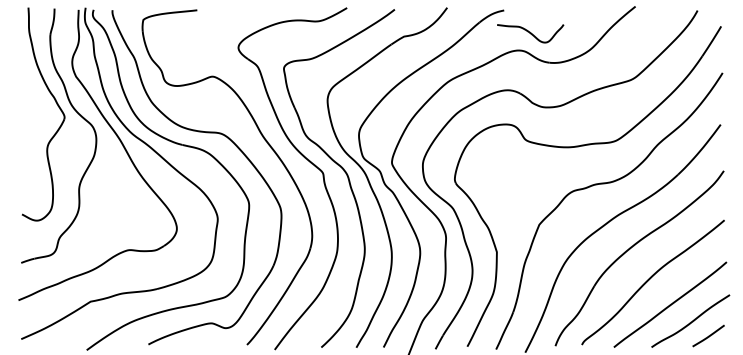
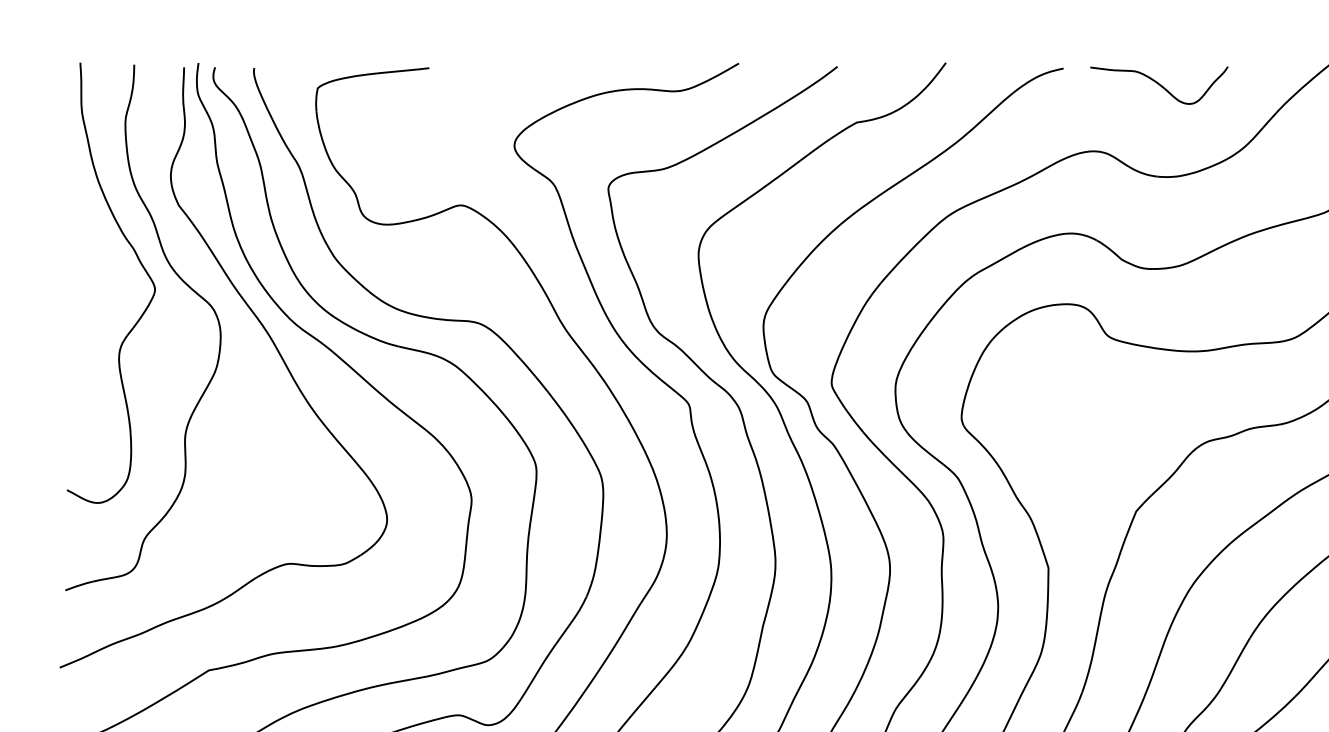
curve: (530, 33) -> (1159, 85), moved

